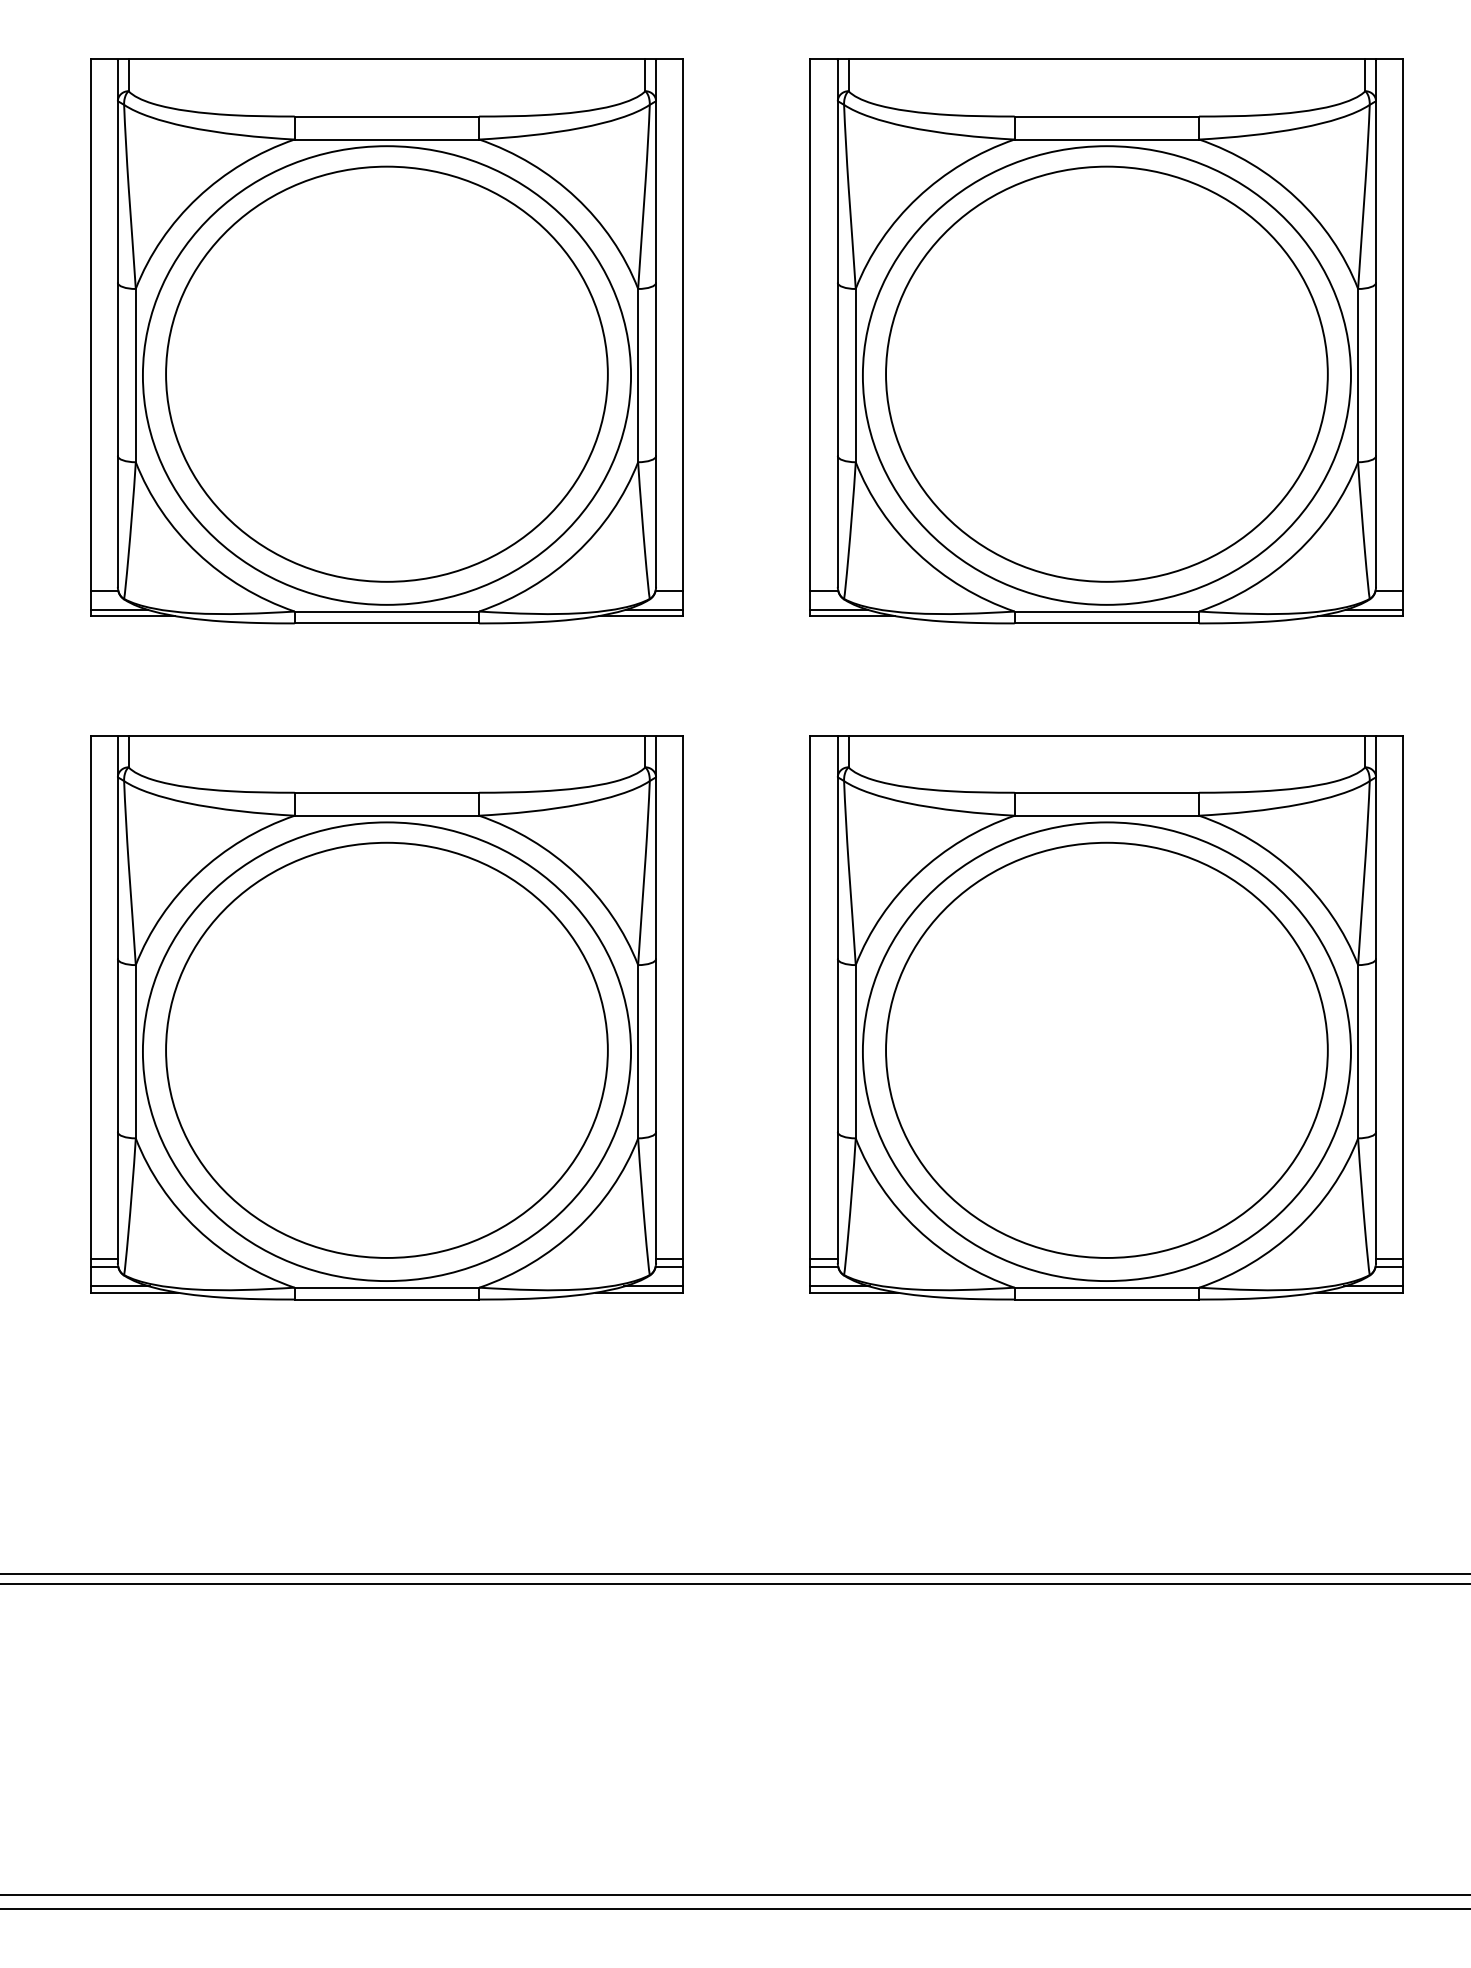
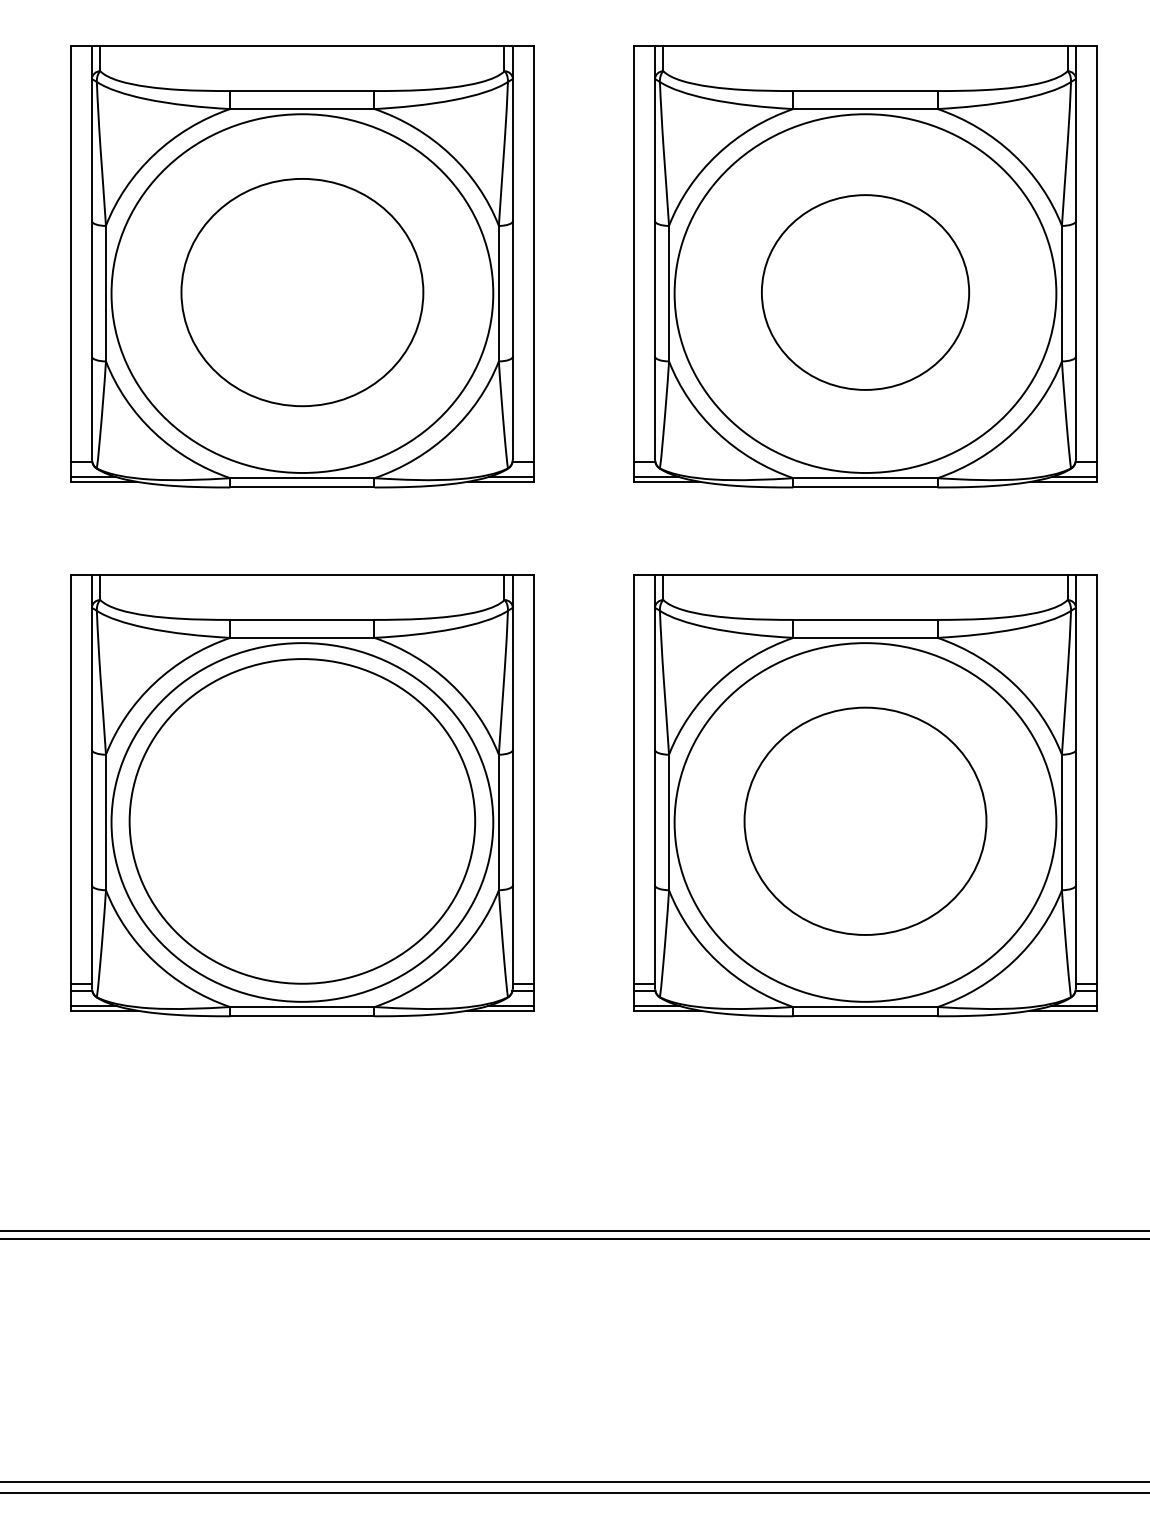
part: (386, 373) -> (302, 292), size x0.7
part: (1106, 373) -> (865, 292), size x0.6
part: (1106, 1049) -> (865, 820), size x0.7

